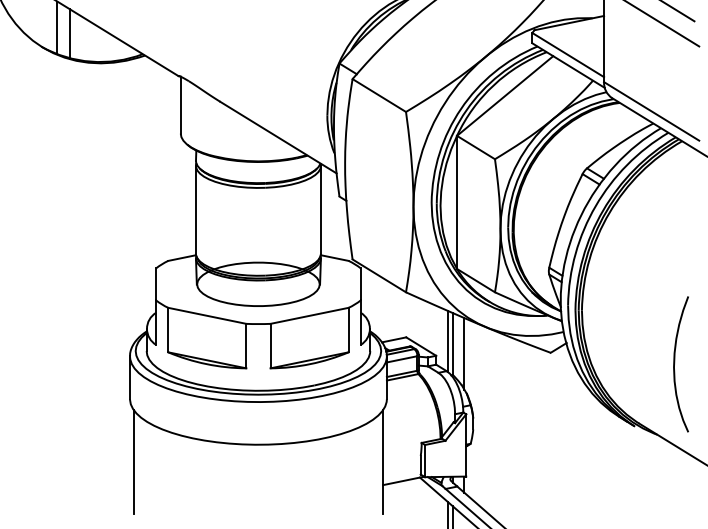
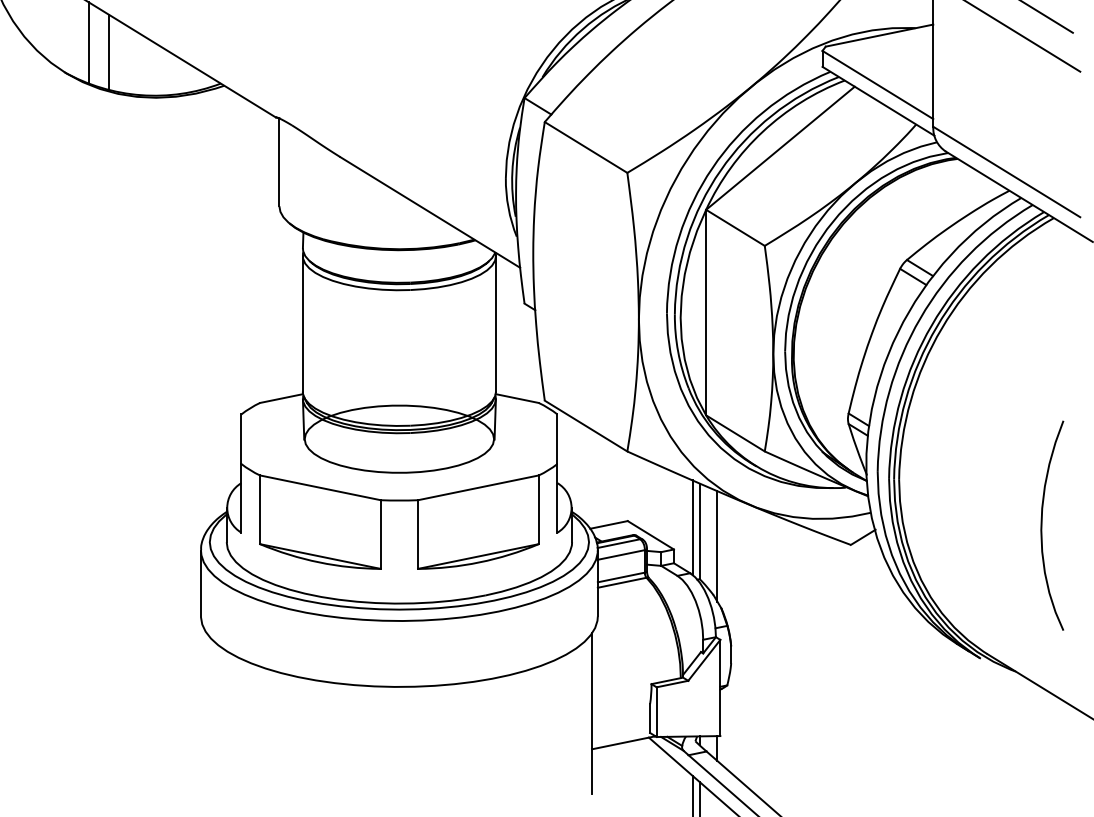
curve: (675, 363) -> (1043, 524), moved
line: (133, 462) -> (206, 714), removed

